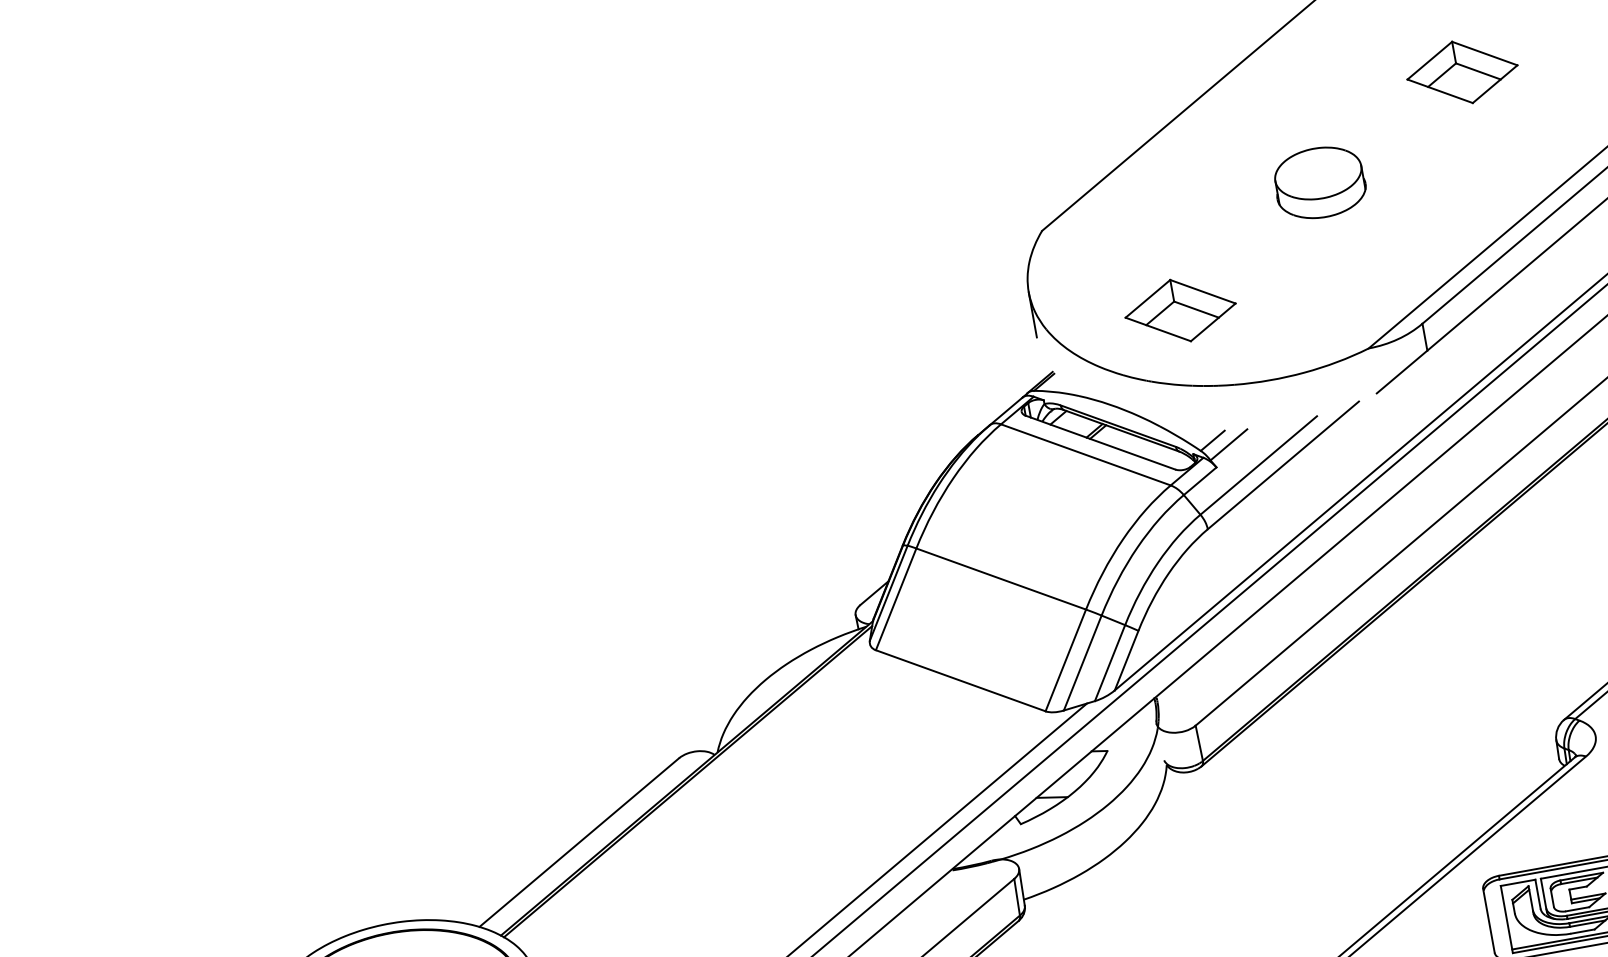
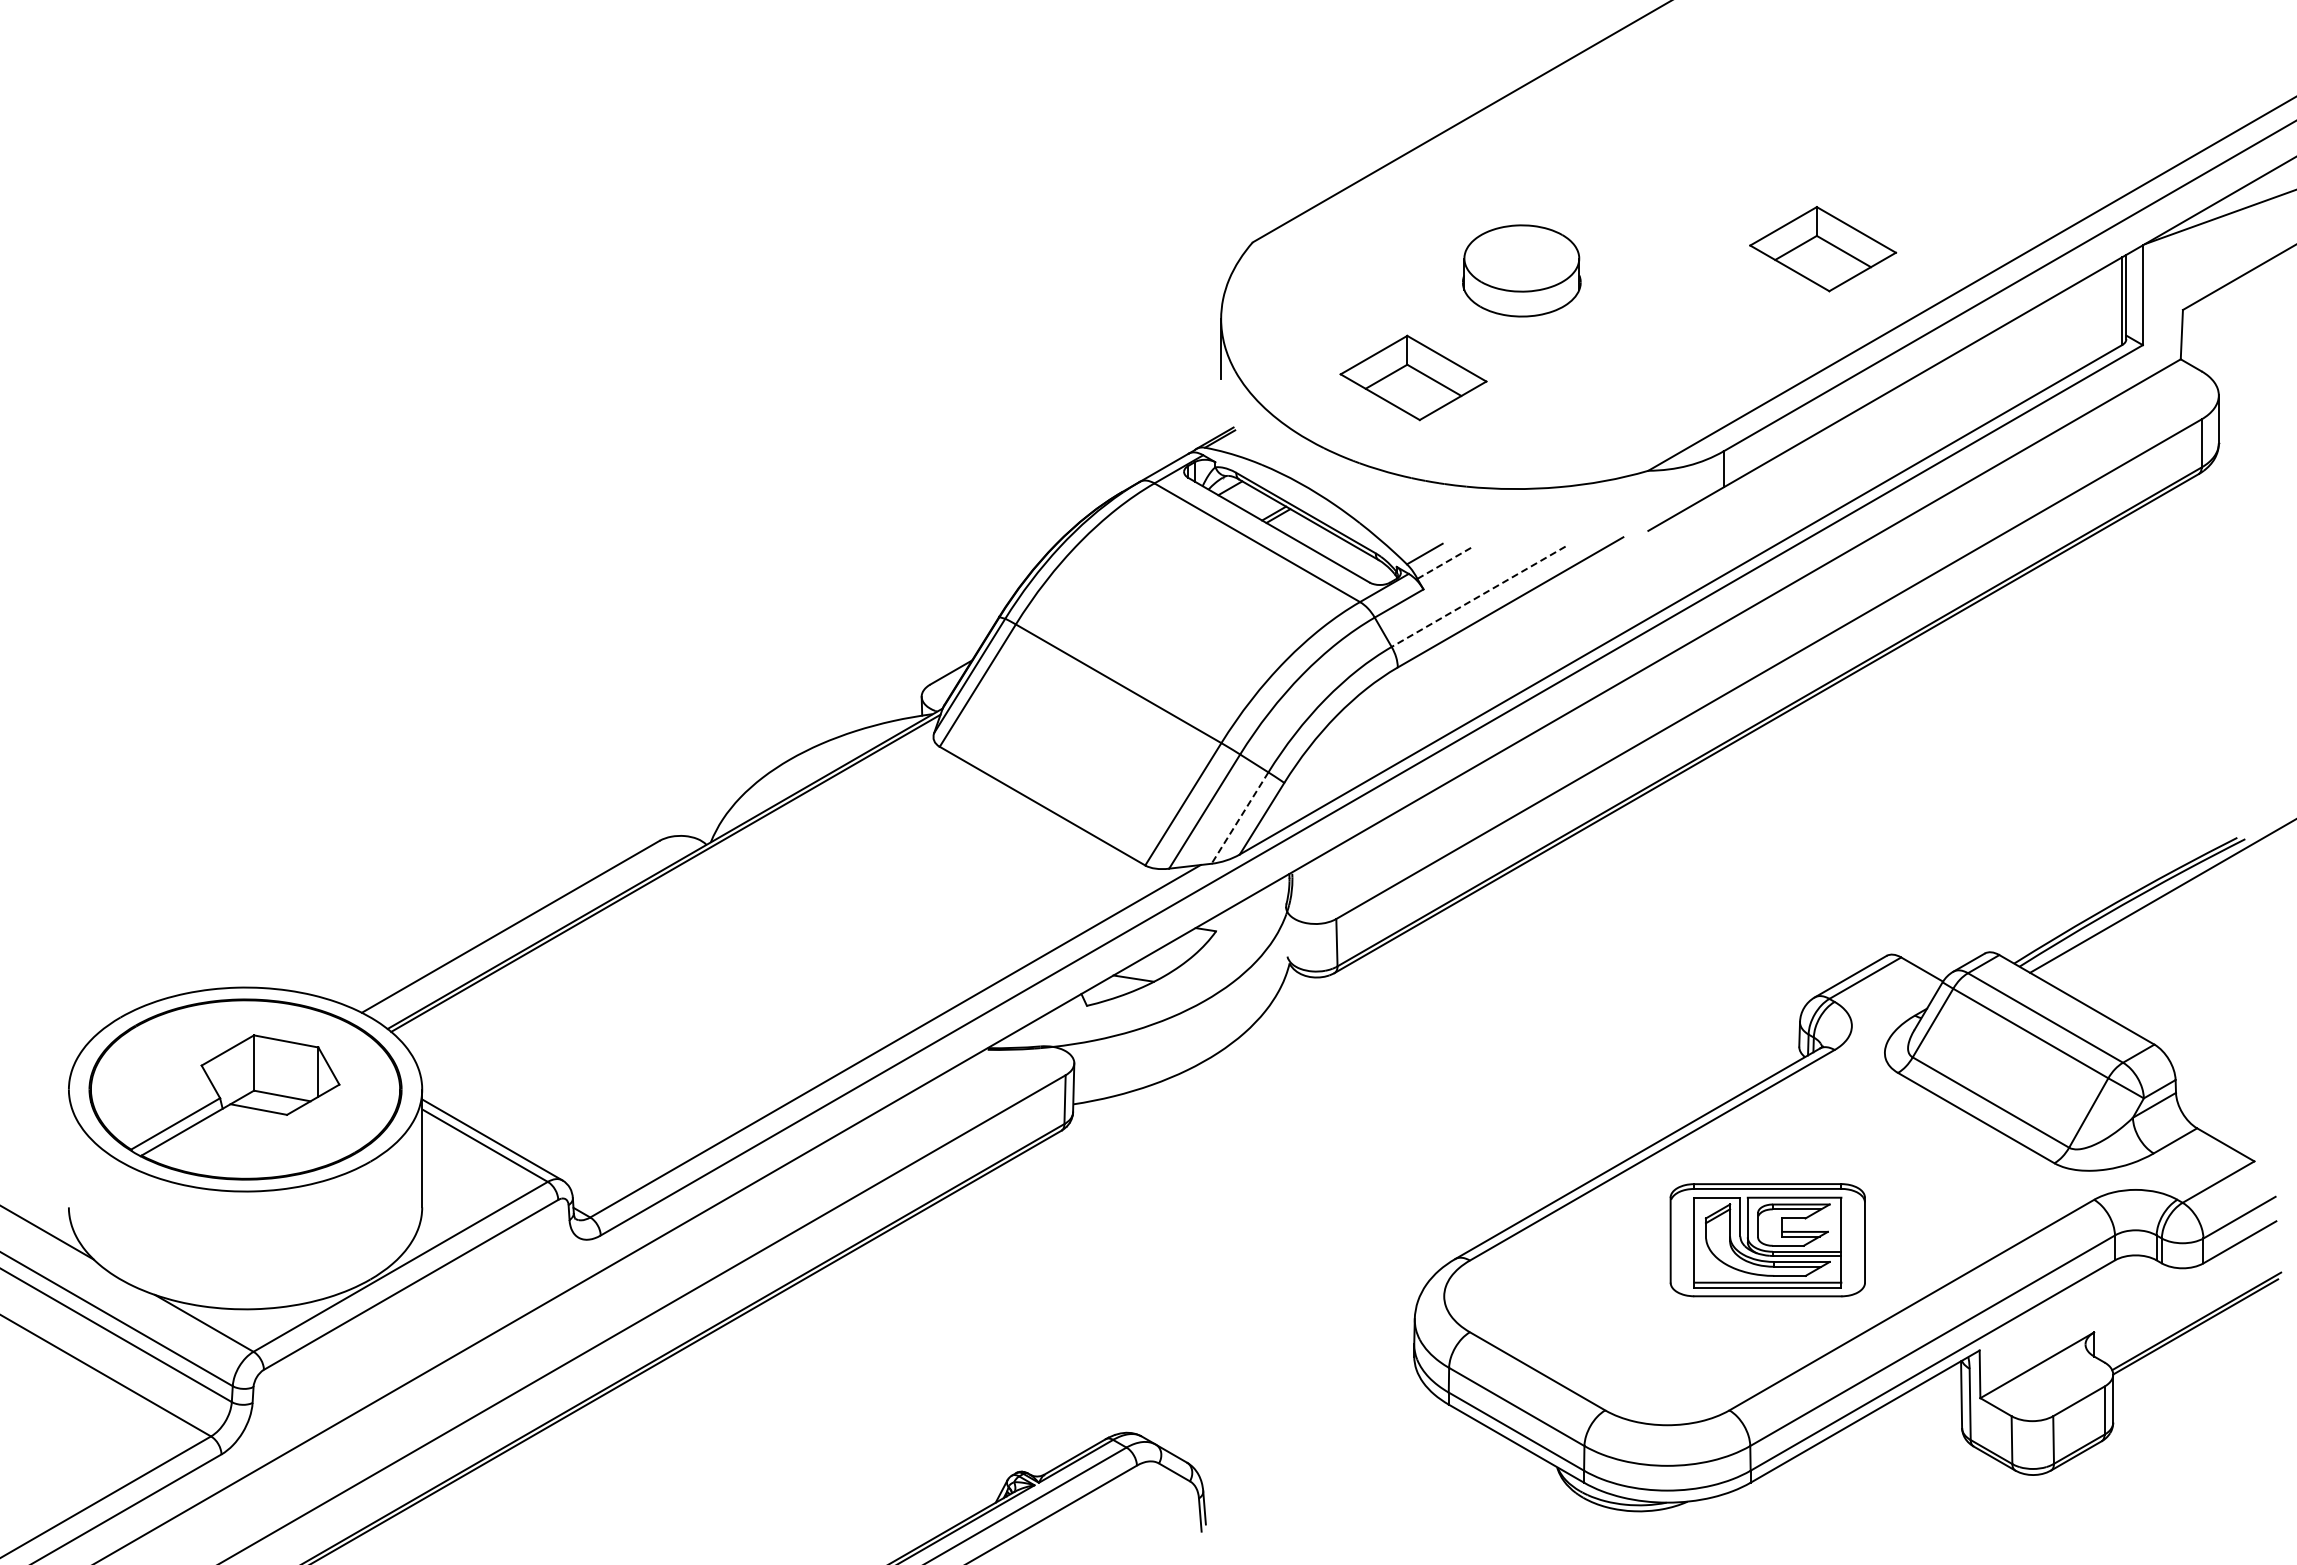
part: (1462, 72) -> (1823, 249), moved
part: (1319, 182) -> (1521, 270), moved
line: (1228, 445) -> (1444, 563), solid -> dashed
line: (1258, 466) -> (1478, 597), solid -> dashed
line: (1110, 663) -> (1240, 818), solid -> dashed

